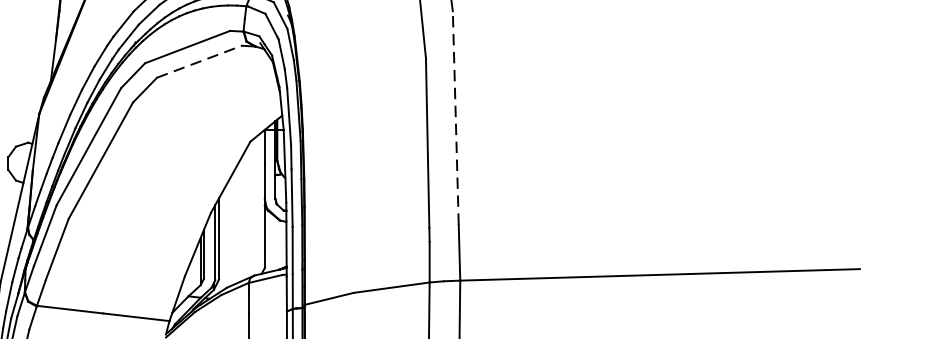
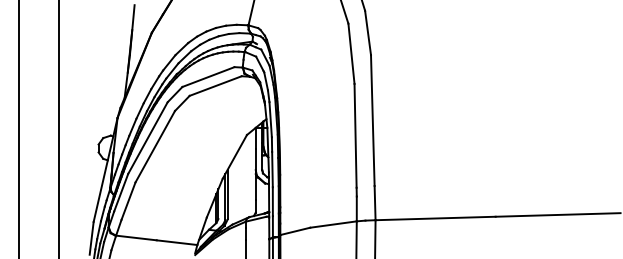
line: (199, 62) -> (215, 86), dashed -> solid
line: (455, 117) -> (372, 120), dashed -> solid

